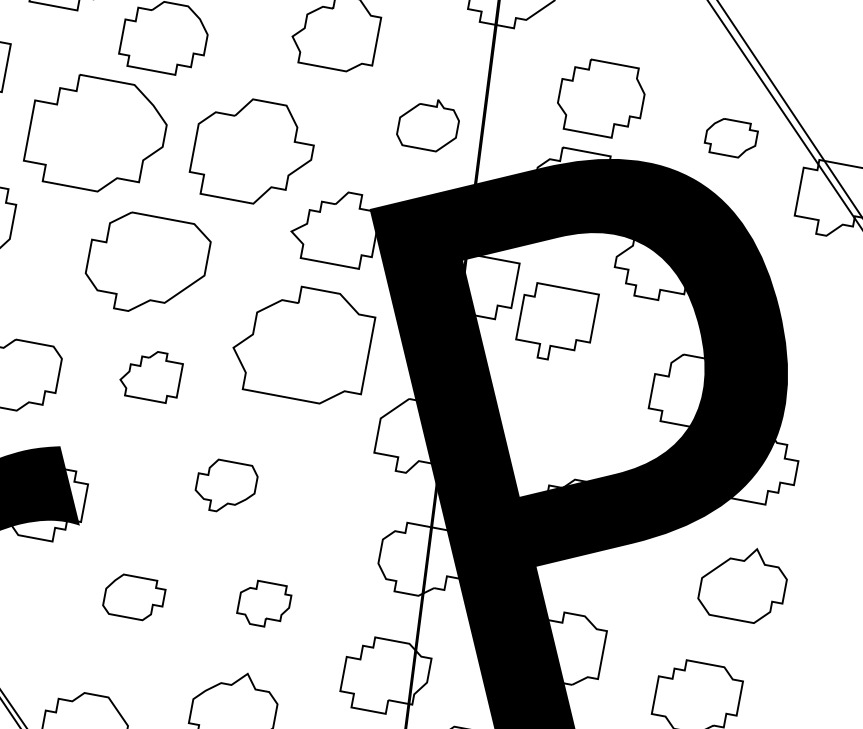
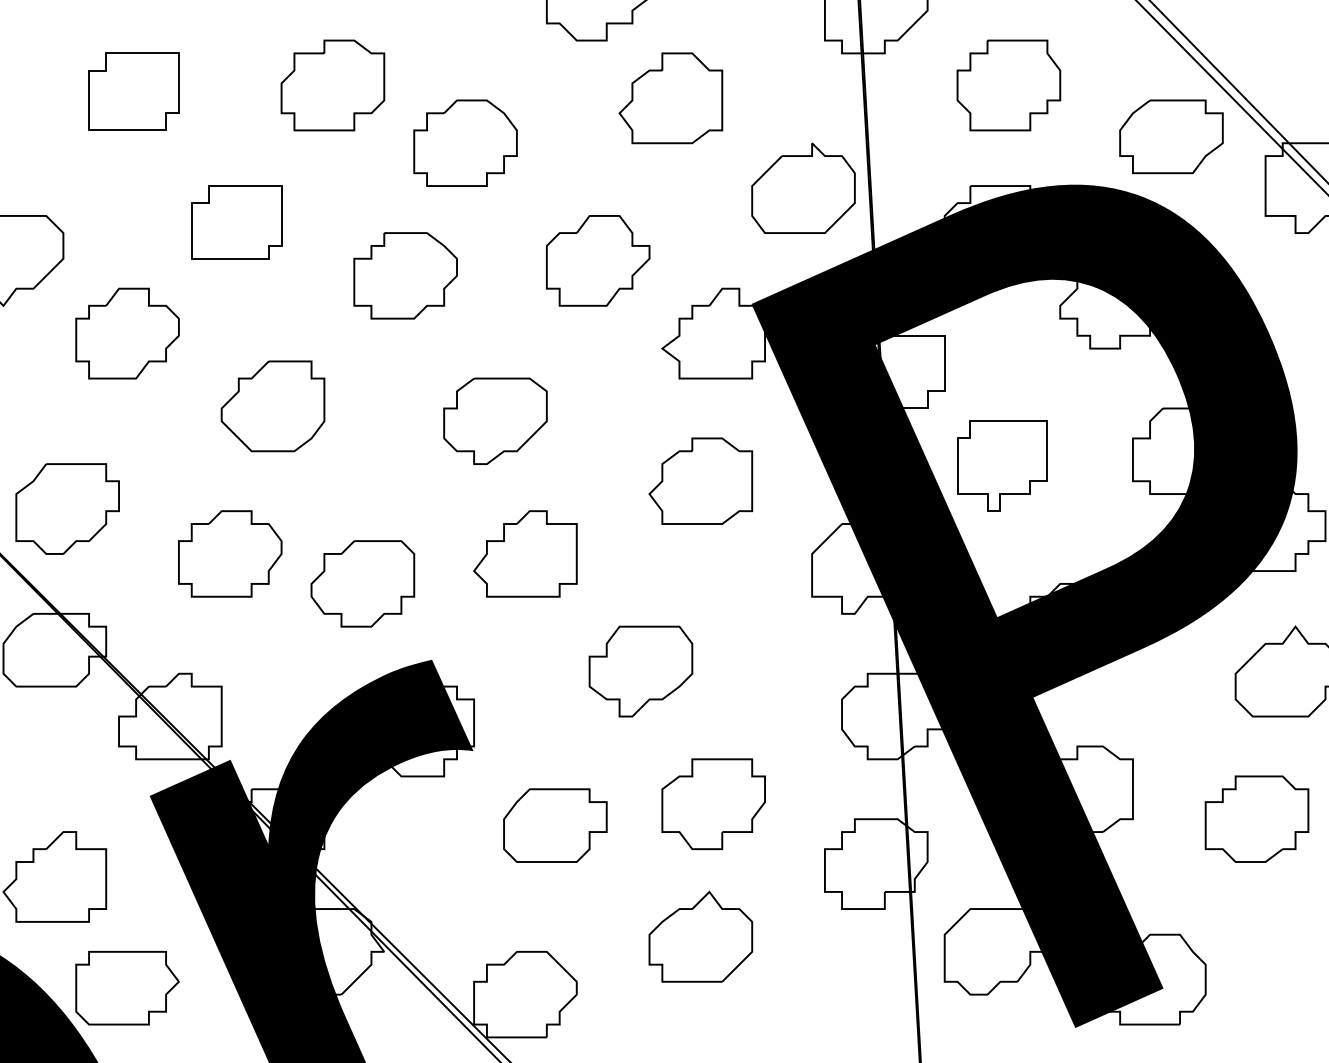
part: (600, 98) -> (1008, 85), moved
part: (428, 123) -> (803, 187), size x1.43
part: (96, 134) -> (405, 275), size x0.62
part: (731, 137) -> (1171, 136), size x1.67
part: (253, 151) -> (598, 260), size x0.71
part: (147, 264) -> (495, 420), size x0.71
part: (556, 323) -> (1002, 465), moved
part: (302, 342) -> (700, 480), size x0.62
part: (151, 375) -> (525, 553), size x1.43
part: (225, 486) -> (640, 671), size x1.43
part: (134, 597) -> (555, 825), size x1.43
part: (264, 604) -> (713, 804), size x1.67

